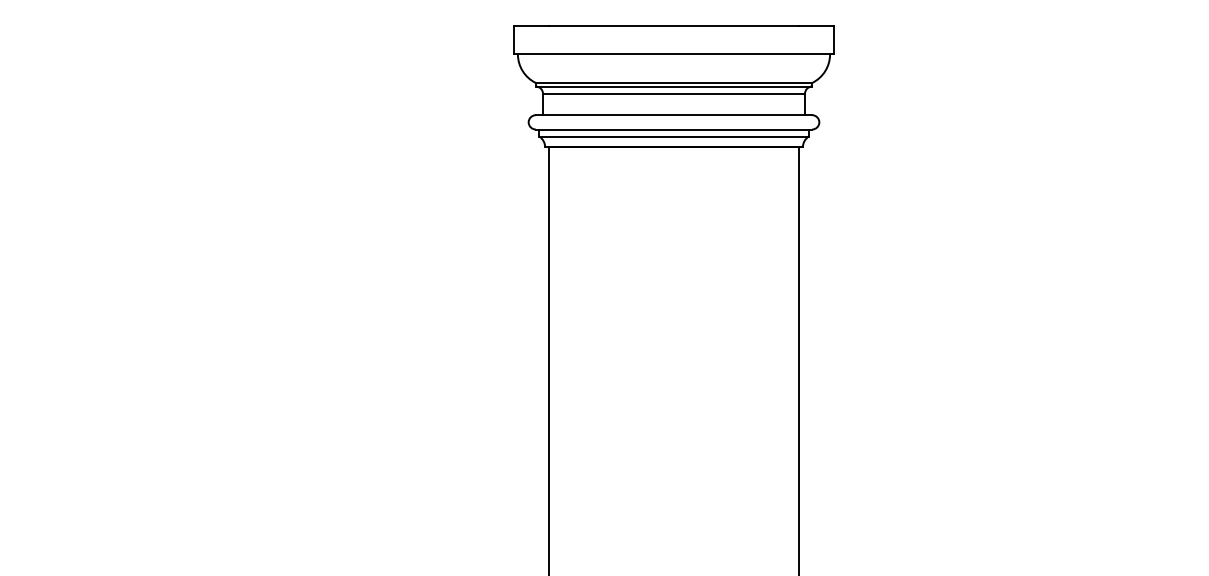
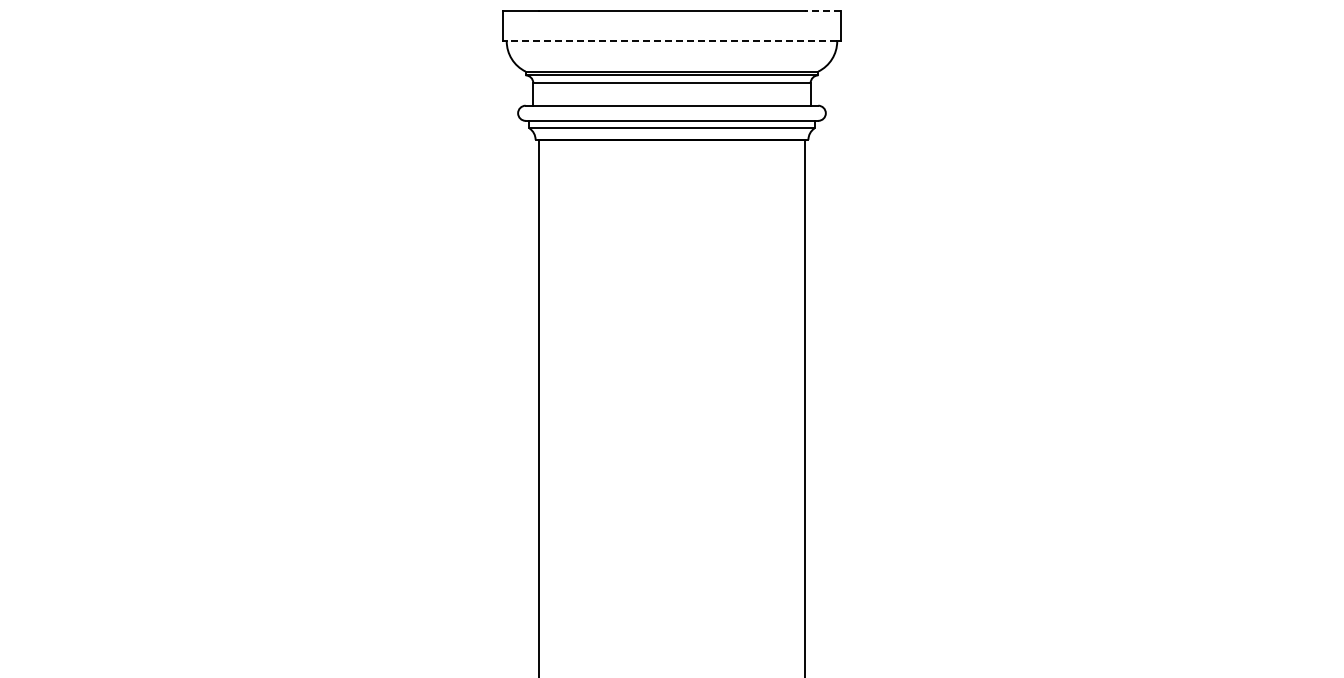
line: (816, 25) -> (822, 10), solid -> dashed
line: (673, 54) -> (671, 41), solid -> dashed

